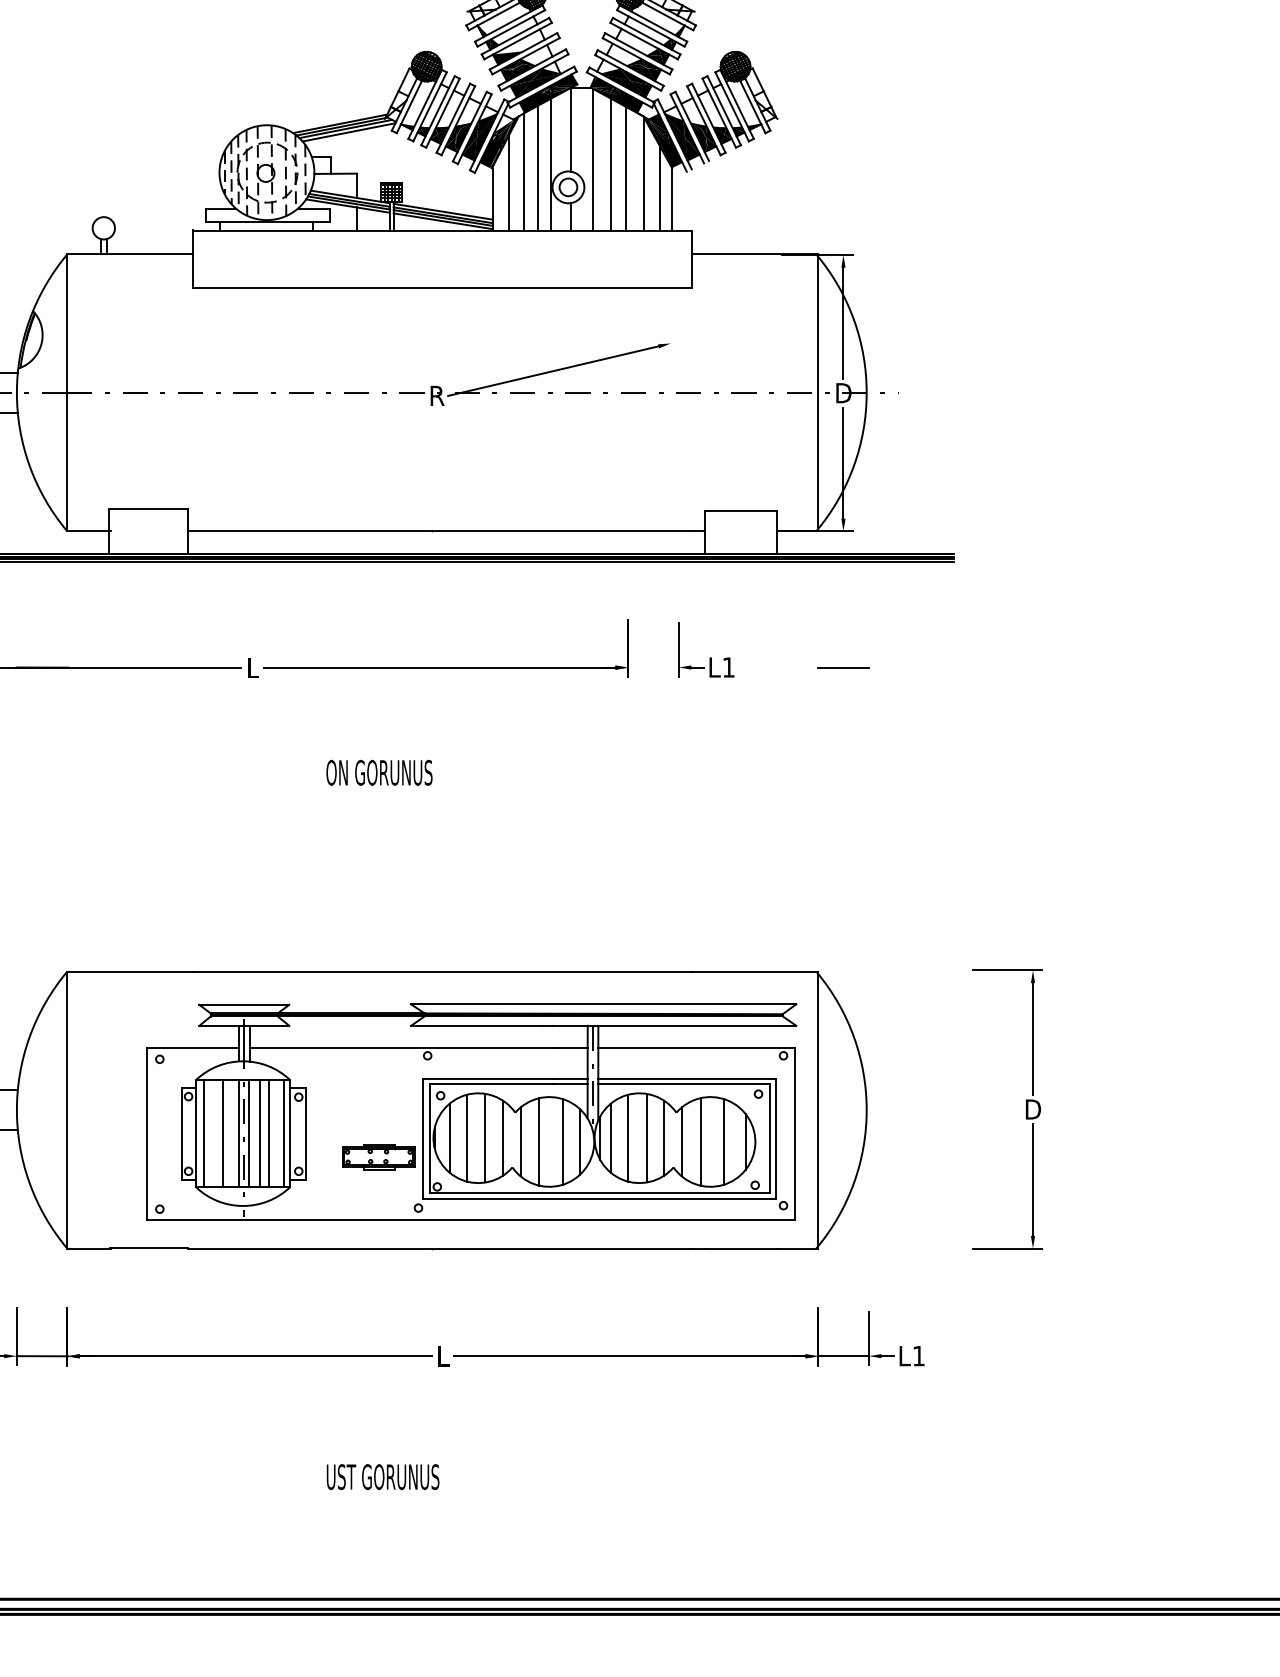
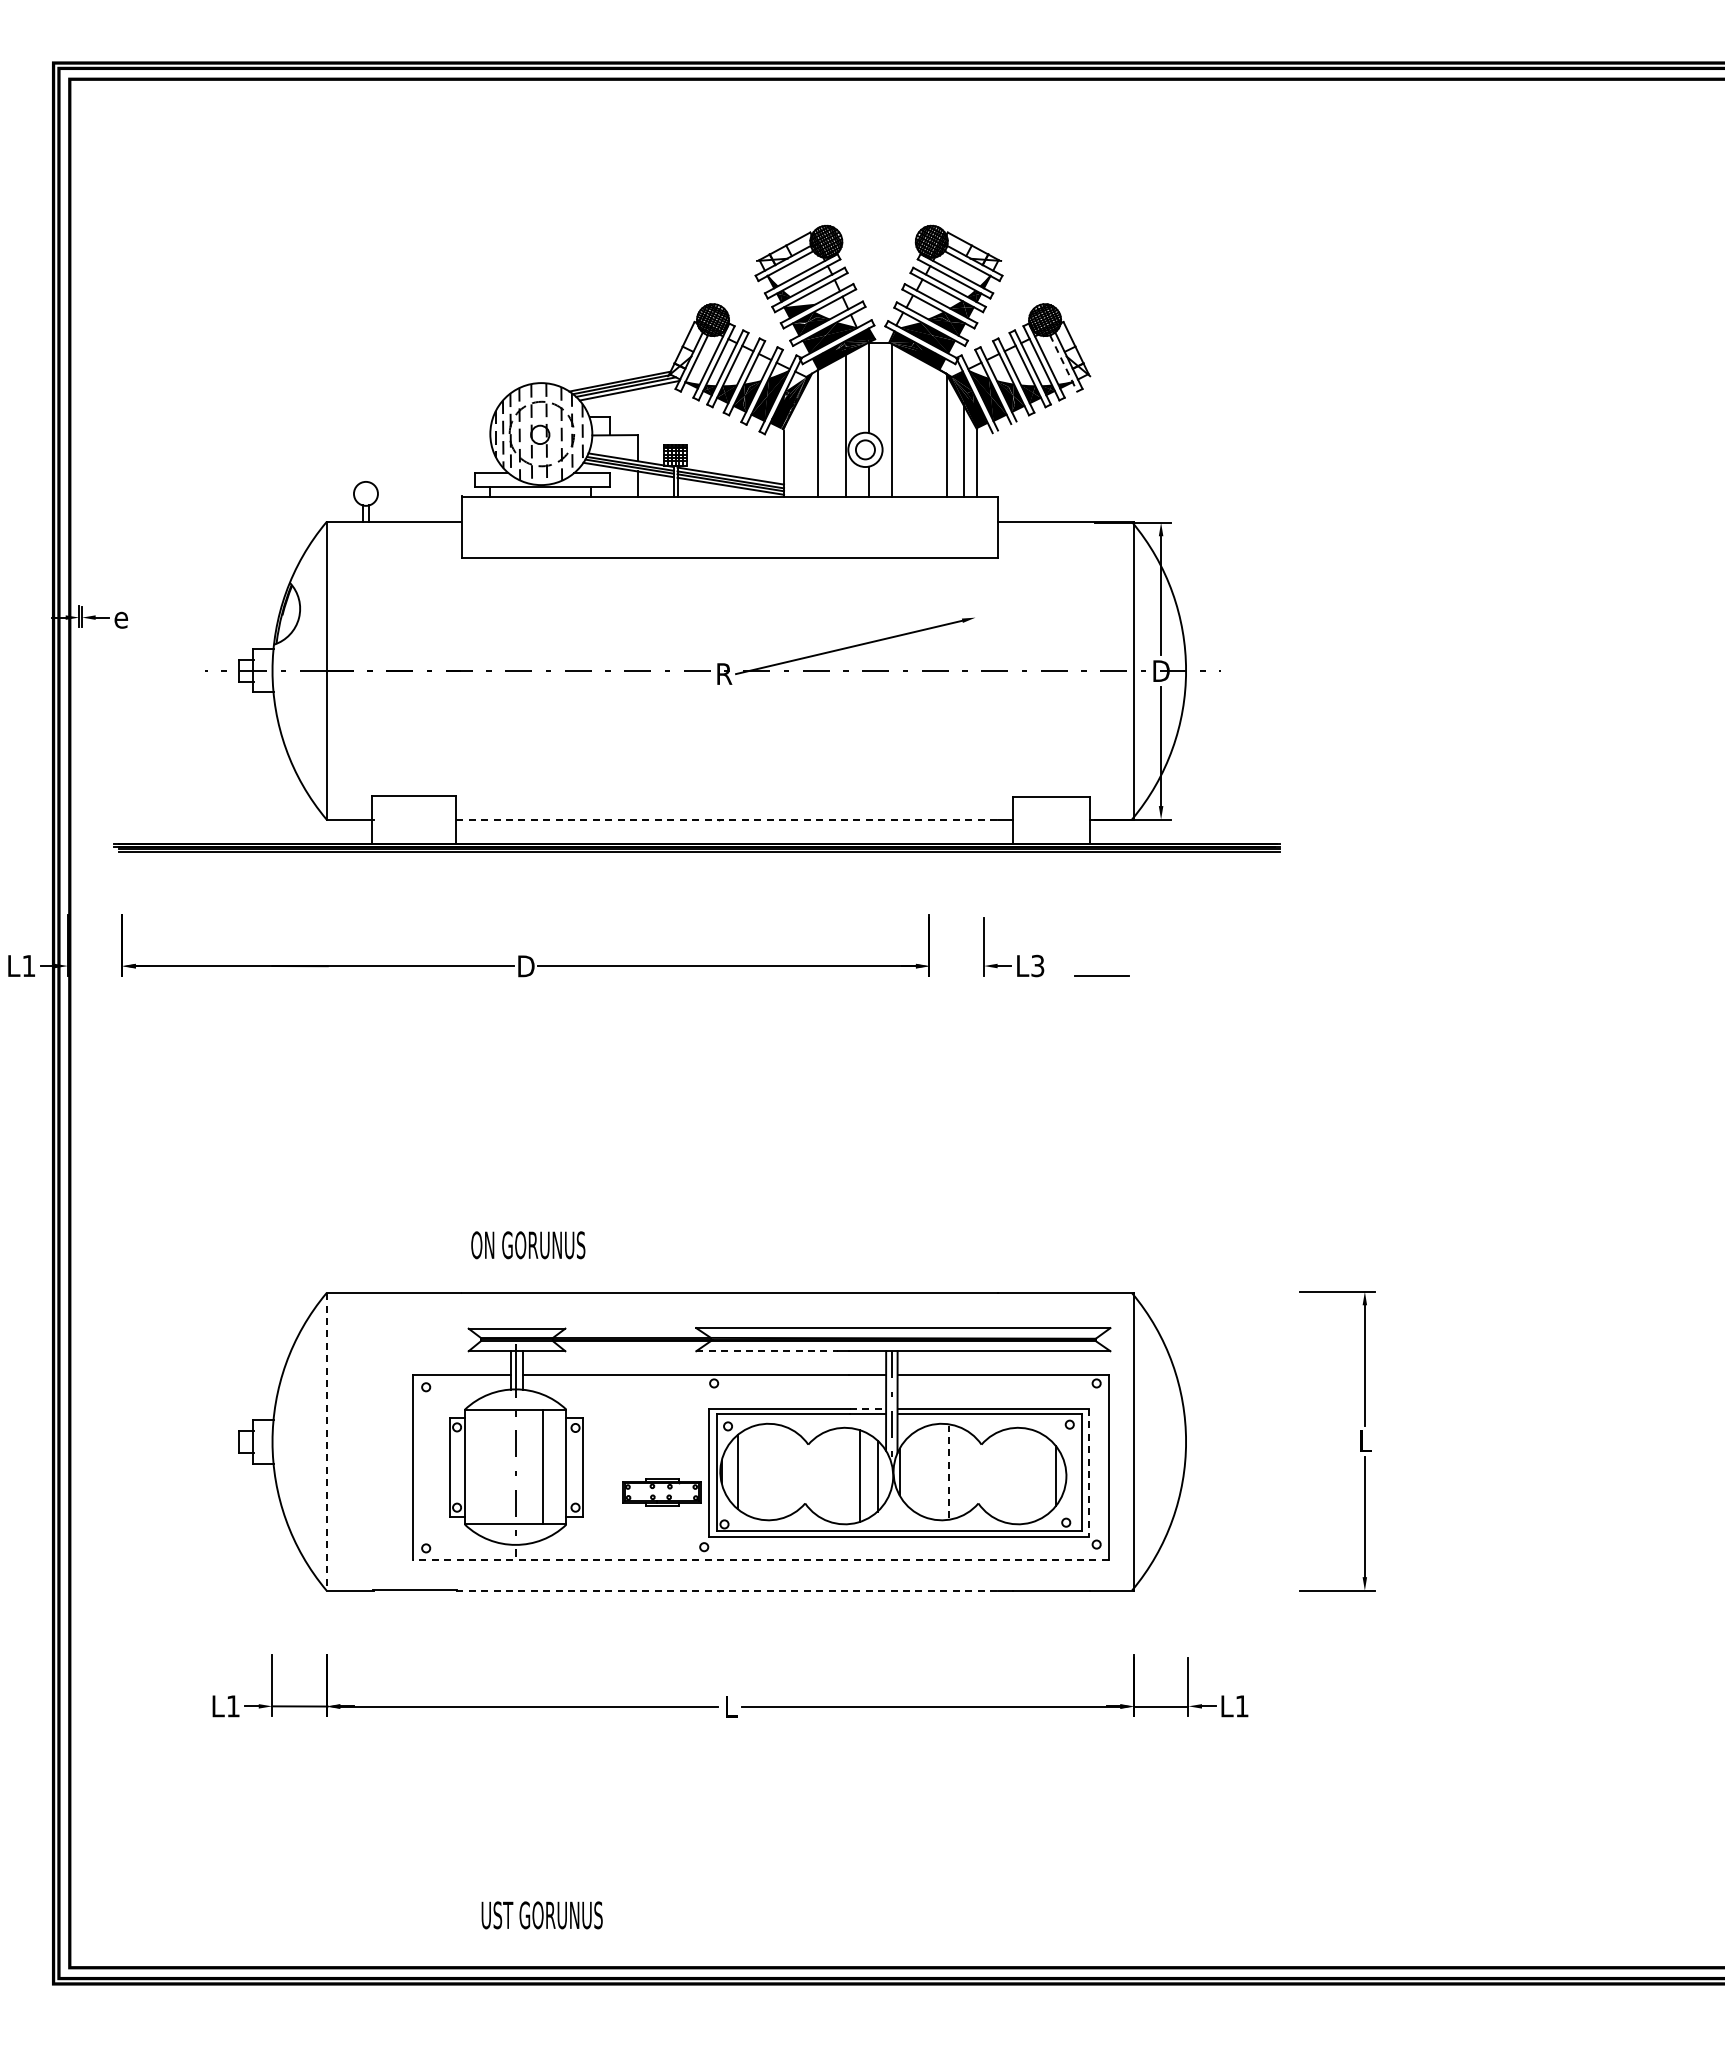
line: (752, 107) -> (1063, 363), solid -> dashed
line: (611, 164) -> (911, 425), removed
line: (537, 166) -> (832, 427), removed
line: (626, 168) -> (927, 429), removed
line: (508, 182) -> (801, 444), removed
line: (440, 531) -> (727, 819), solid -> dashed
text: (253, 667) -> (526, 966), L -> D
text: (728, 667) -> (1037, 965), L1 -> L3
line: (842, 667) -> (1101, 975), moved
text: (379, 773) -> (528, 1245), moved
line: (476, 1026) -> (766, 1351), solid -> dashed
line: (571, 1079) -> (868, 1408), solid -> dashed
text: (1033, 1108) -> (1365, 1440), D -> L
line: (67, 1109) -> (326, 1441), solid -> dashed
line: (203, 1133) -> (473, 1466), removed
line: (222, 1133) -> (493, 1466), removed
line: (239, 1133) -> (511, 1466), removed
line: (248, 1133) -> (521, 1466), removed
line: (259, 1133) -> (533, 1466), removed
line: (283, 1133) -> (559, 1466), removed
line: (467, 1137) -> (756, 1471), removed
line: (485, 1137) -> (776, 1471), removed
line: (502, 1137) -> (794, 1471), removed
line: (611, 1137) -> (911, 1471), removed
line: (628, 1137) -> (929, 1471), removed
line: (646, 1137) -> (949, 1471), solid -> dashed
line: (664, 1137) -> (968, 1471), removed
line: (775, 1139) -> (1088, 1473), solid -> dashed
line: (521, 1141) -> (814, 1475), removed
line: (681, 1141) -> (987, 1475), removed
line: (539, 1142) -> (834, 1476), removed
line: (700, 1142) -> (1007, 1476), removed
line: (723, 1142) -> (1032, 1476), removed
line: (470, 1220) -> (760, 1560), solid -> dashed
line: (440, 1248) -> (727, 1590), solid -> dashed
text: (382, 1477) -> (541, 1915), moved

